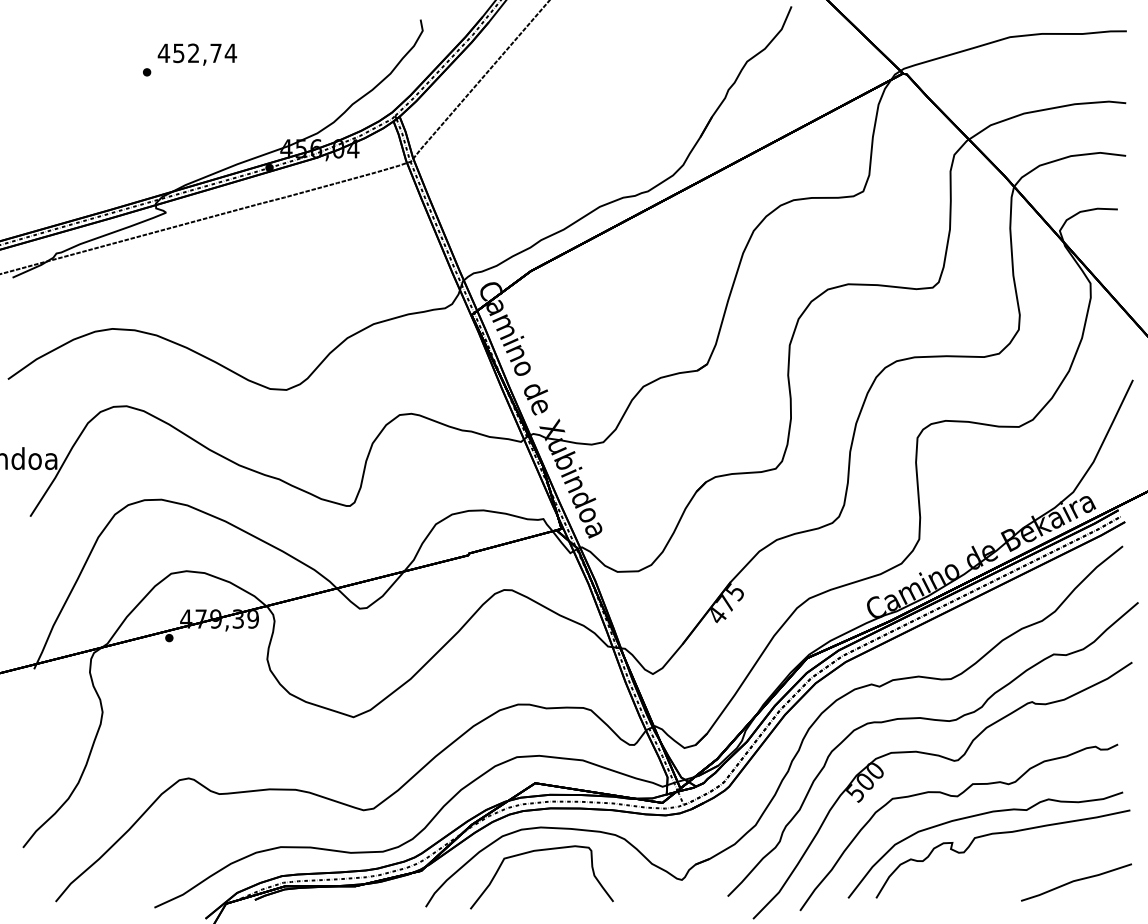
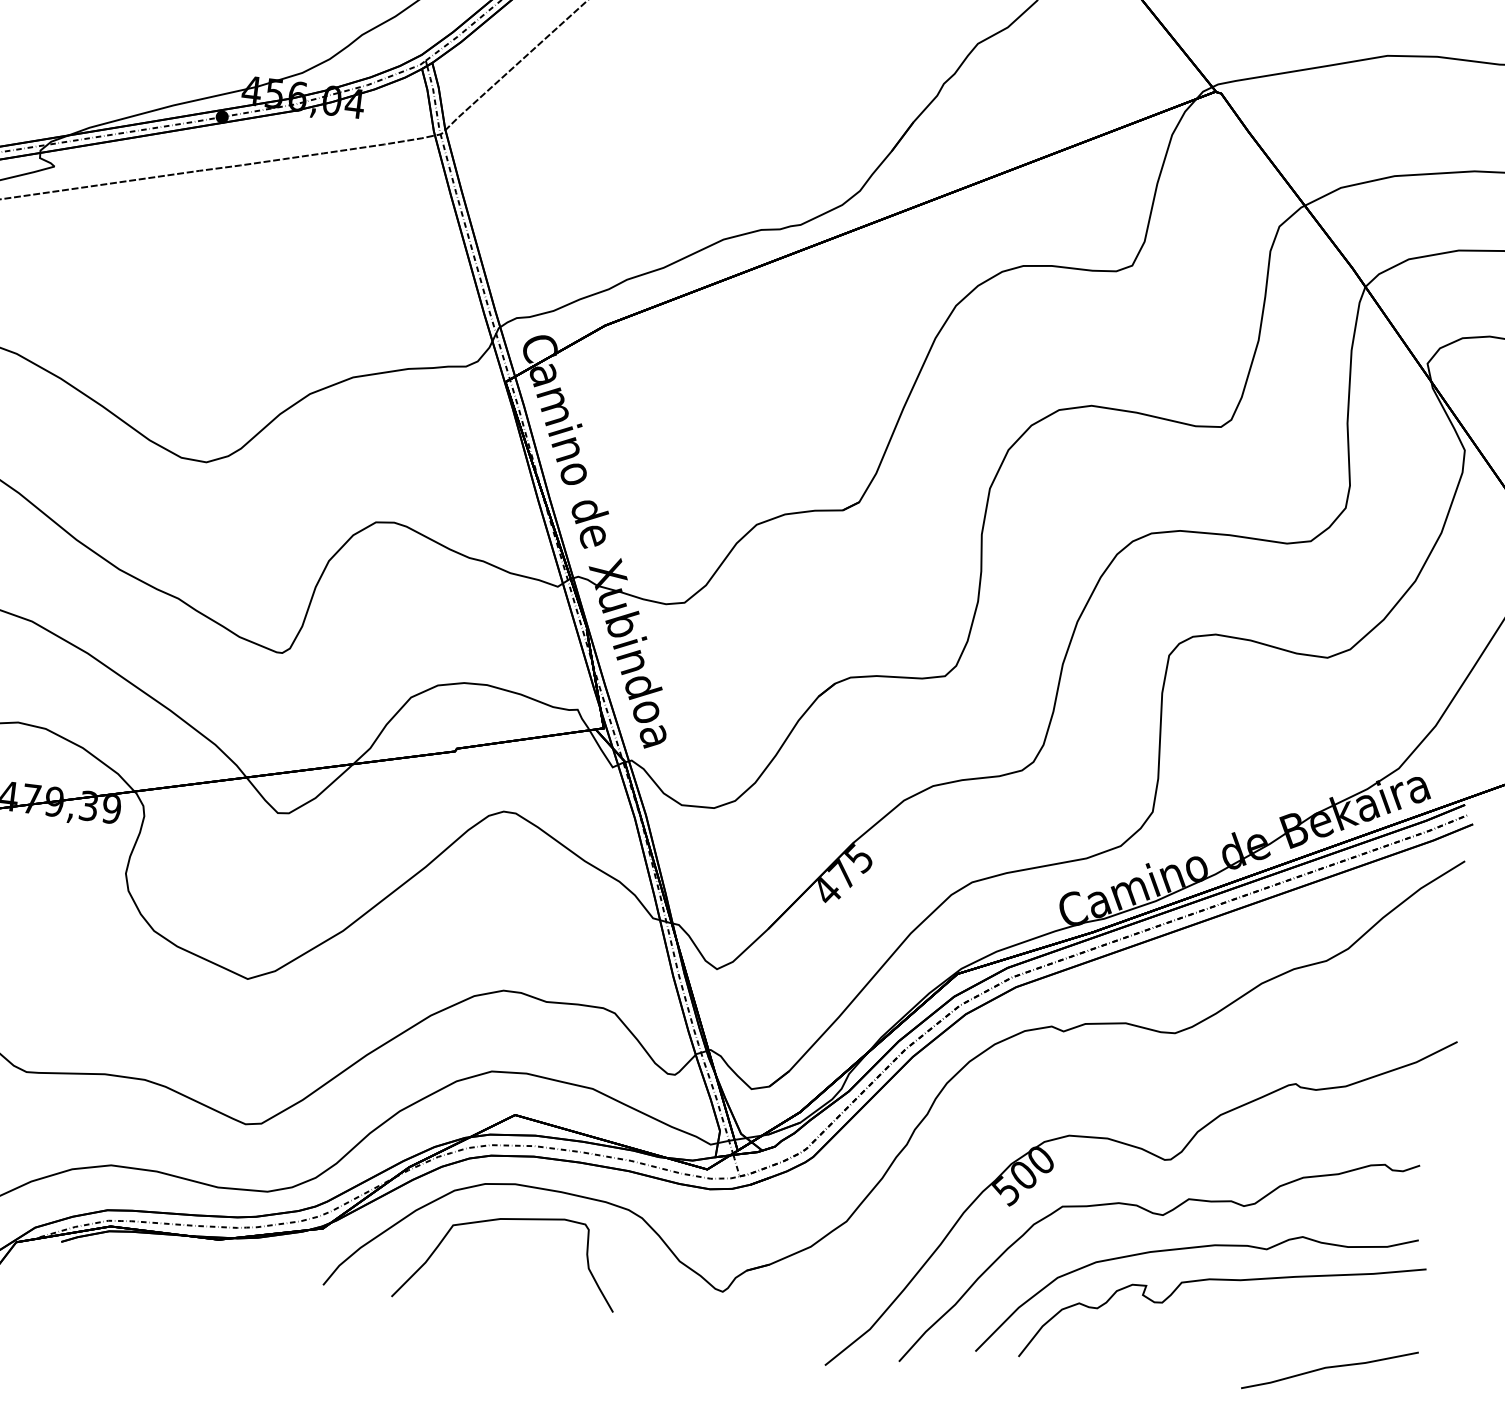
curve: (937, 721) -> (1146, 1096), removed

